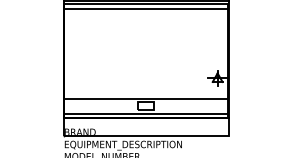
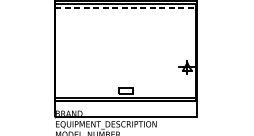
line: (146, 8) -> (126, 7), solid -> dashed
line: (146, 98) -> (126, 84), removed

